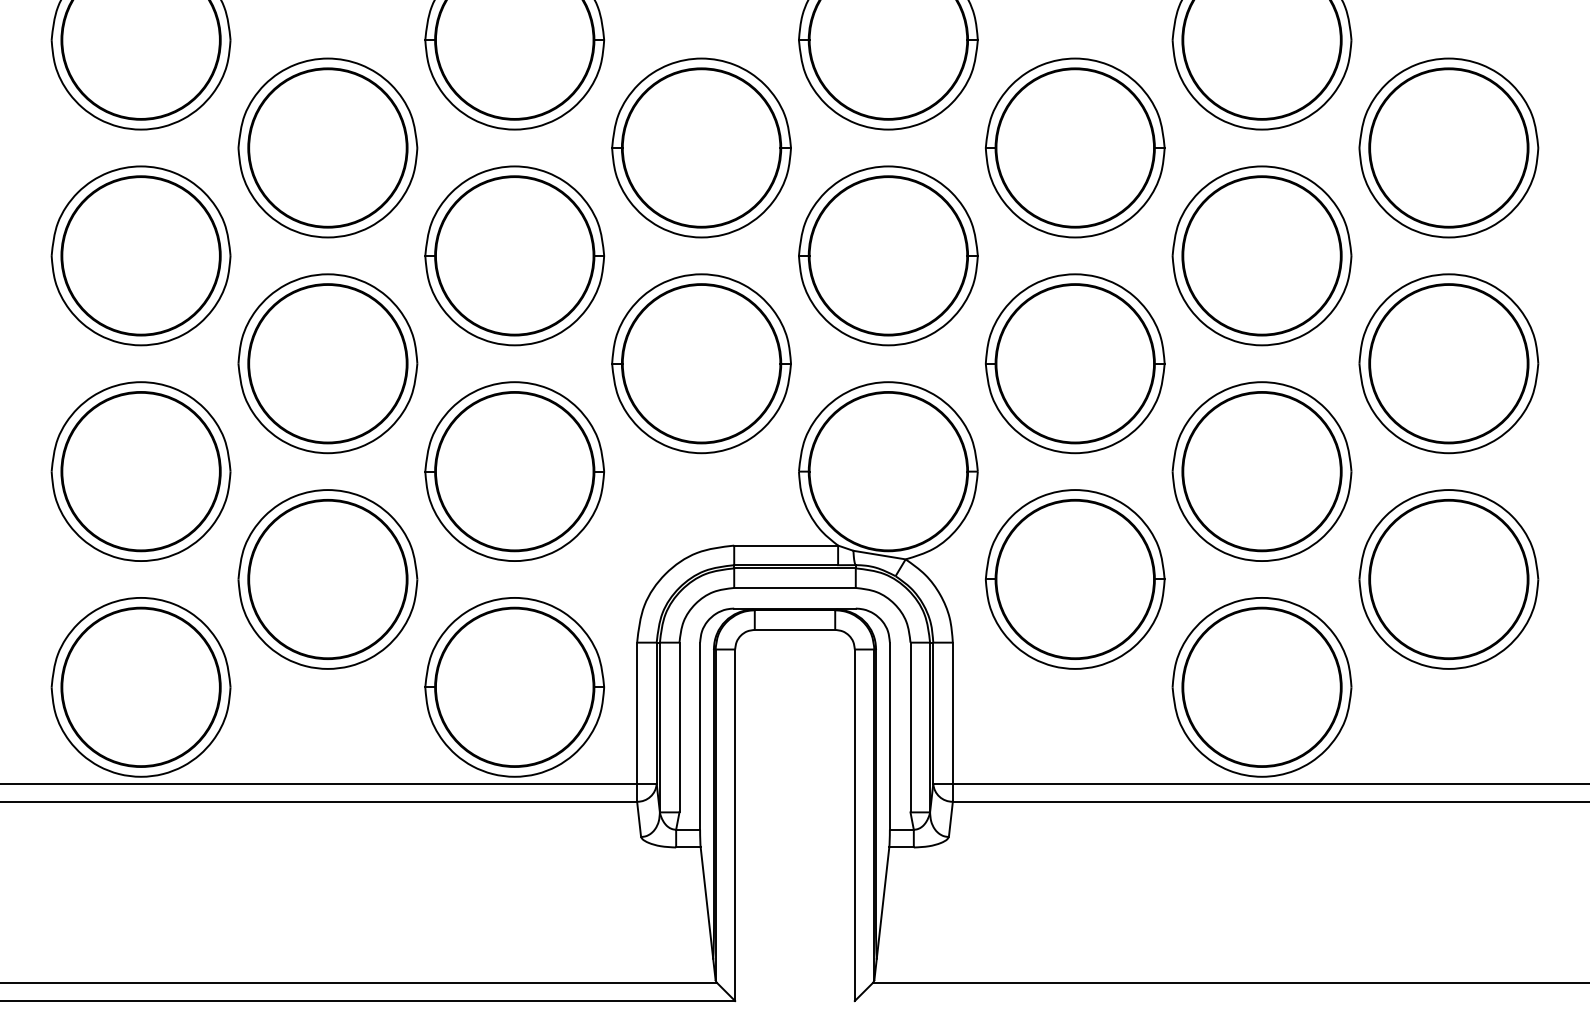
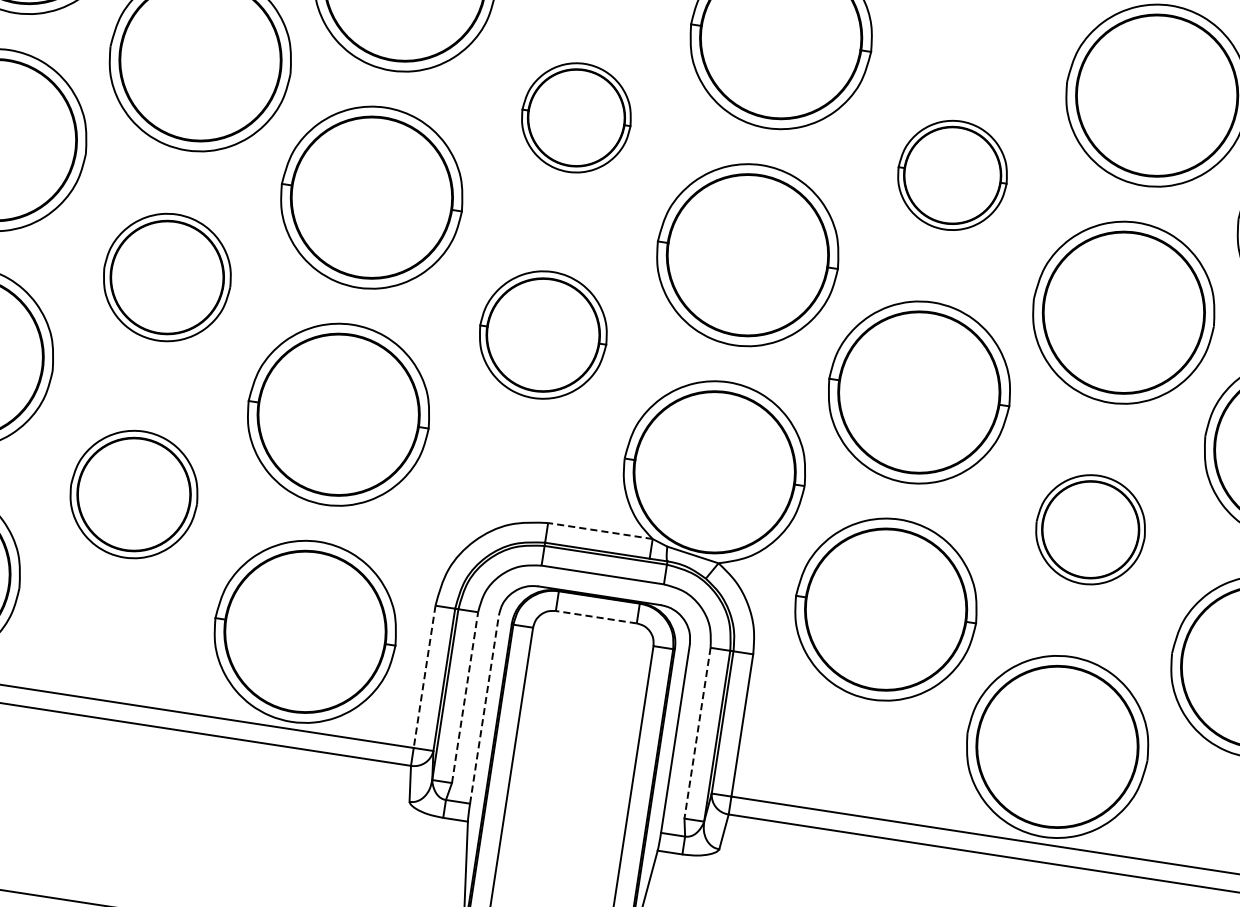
part: (701, 147) -> (576, 117), size x0.6
part: (1075, 147) -> (952, 174), size x0.6
part: (327, 363) -> (166, 277), size x0.7
part: (701, 363) -> (543, 334), size x0.7
part: (1261, 471) -> (1090, 529), size x0.6
line: (786, 545) -> (600, 530), solid -> dashed
part: (327, 579) -> (133, 494), size x0.7
line: (794, 629) -> (595, 616), solid -> dashed
line: (637, 713) -> (424, 677), solid -> dashed
line: (679, 727) -> (465, 697), solid -> dashed
line: (910, 727) -> (697, 733), solid -> dashed
line: (700, 736) -> (484, 709), solid -> dashed

